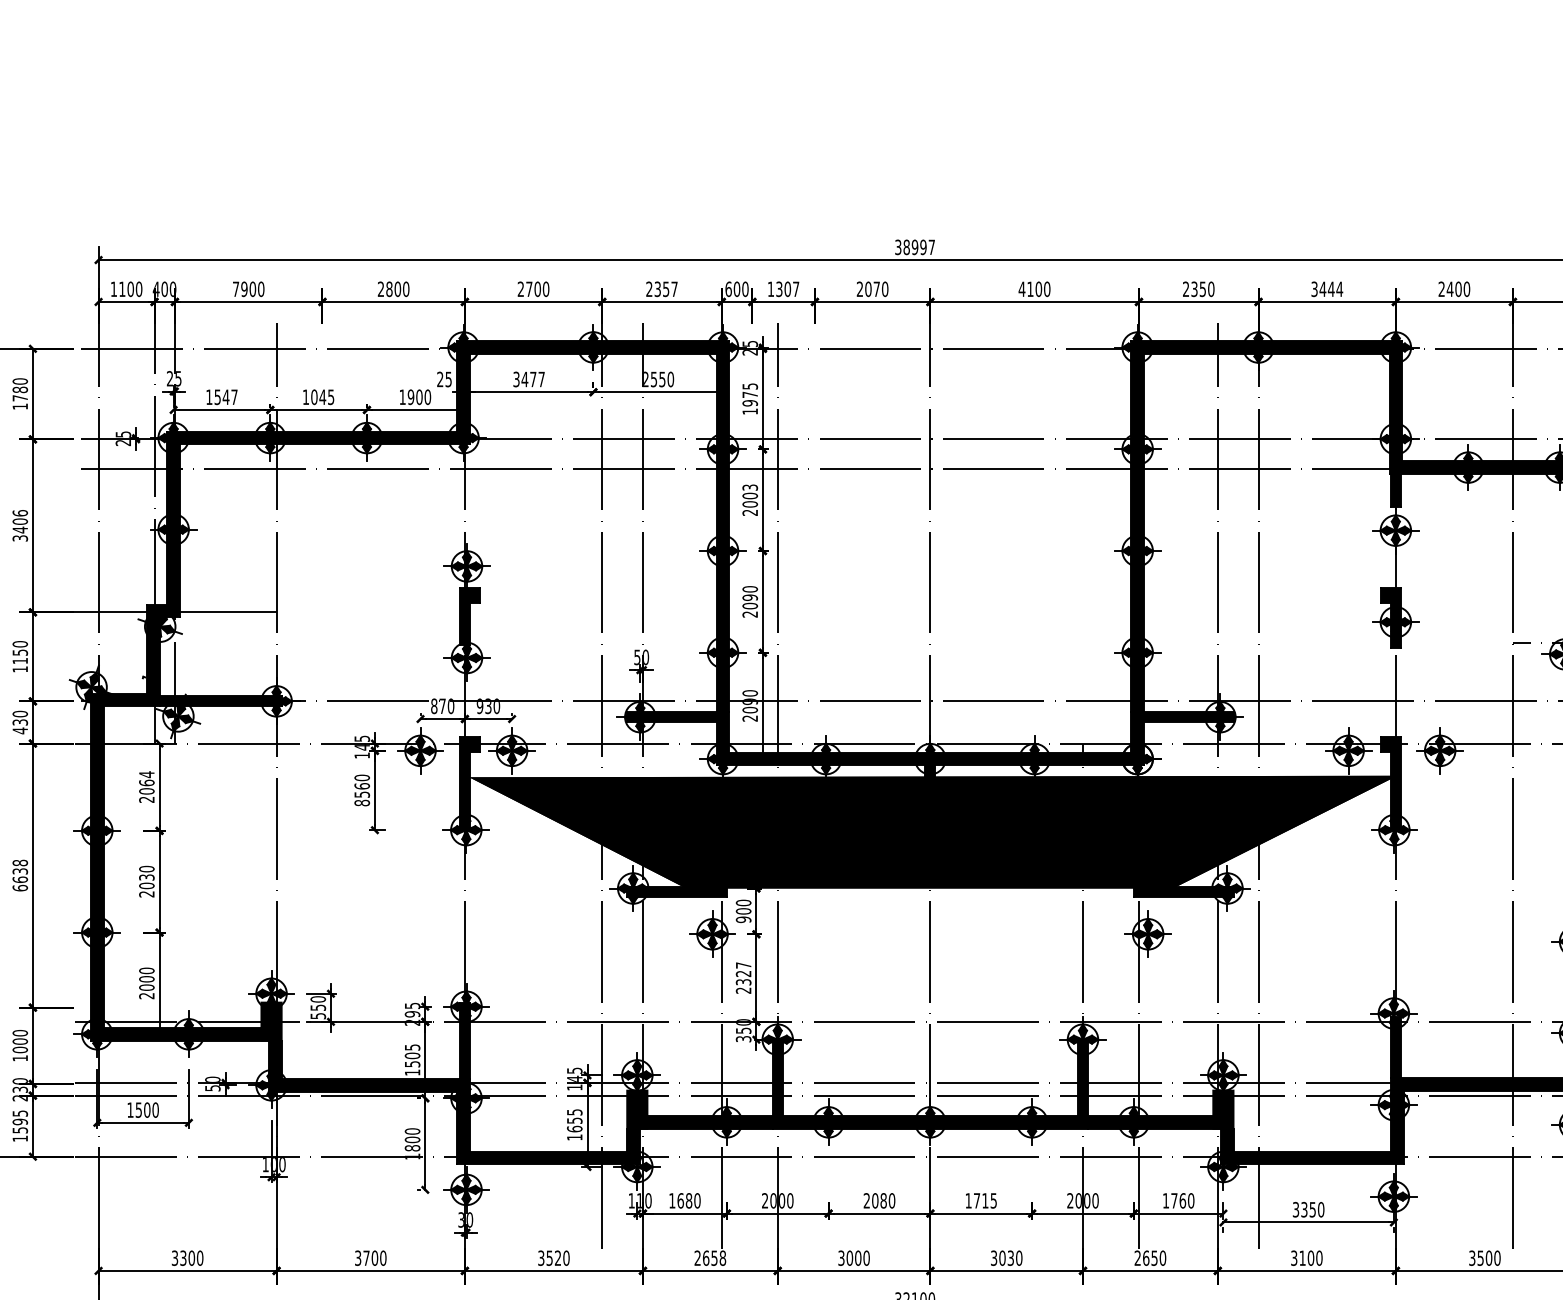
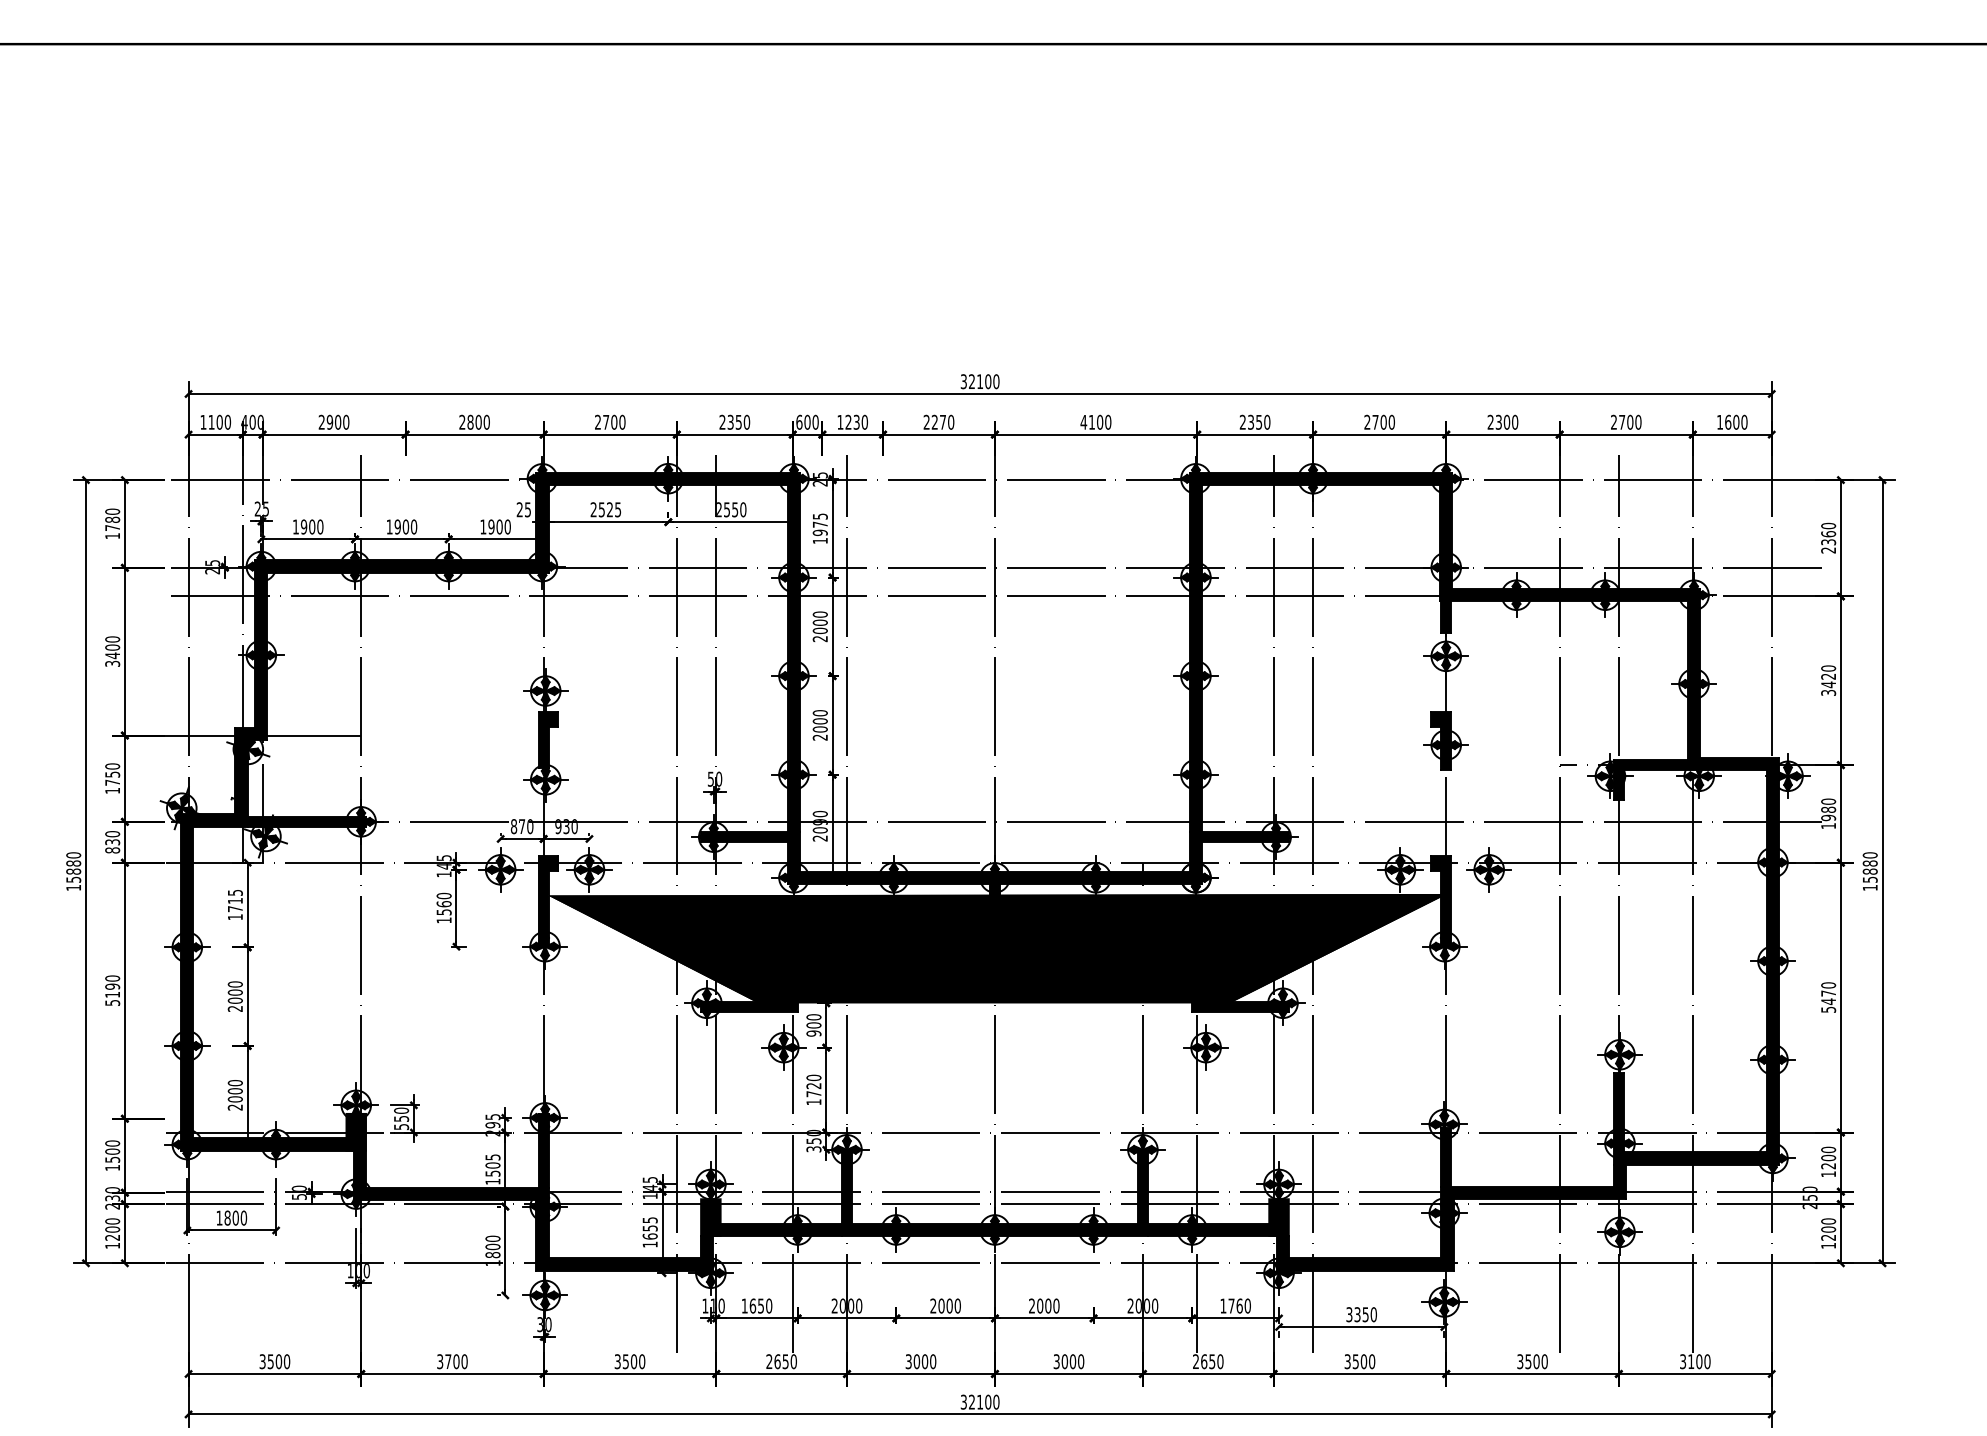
text: (918, 247) -> (983, 381), 38997 -> 32100
text: (235, 288) -> (321, 421), 7900 -> 2900
text: (674, 288) -> (746, 421), 2357 -> 2350
text: (787, 288) -> (856, 421), 1307 -> 1230
text: (1327, 288) -> (1379, 421), 3444 -> 2700
text: (1449, 288) -> (1498, 421), 2400 -> 2300
text: (868, 289) -> (934, 422), 2070 -> 2270
text: (528, 379) -> (605, 509), 3477 -> 2525
text: (225, 396) -> (311, 526), 1547 -> 1900
text: (322, 396) -> (405, 526), 1045 -> 1900
text: (749, 487) -> (819, 614), 2003 -> 2000
text: (20, 513) -> (112, 639), 3406 -> 3400
text: (750, 597) -> (820, 721), 2090 -> 2000
text: (20, 660) -> (112, 782), 1150 -> 1750
text: (20, 730) -> (112, 850), 430 -> 830
text: (145, 786) -> (234, 904), 2064 -> 1715
text: (361, 803) -> (443, 920), 8560 -> 1560
text: (20, 875) -> (112, 990), 6638 -> 5190
text: (145, 877) -> (234, 992), 2030 -> 2000
text: (743, 977) -> (813, 1089), 2327 -> 1720
text: (20, 1049) -> (112, 1159), 1000 -> 1500
text: (138, 1109) -> (227, 1217), 1500 -> 1800
text: (20, 1121) -> (112, 1229), 1595 -> 1200
text: (688, 1200) -> (760, 1305), 1680 -> 1650
text: (883, 1200) -> (949, 1305), 2080 -> 2000
text: (981, 1200) -> (1044, 1305), 1715 -> 2000
text: (183, 1258) -> (270, 1361), 3300 -> 3500
text: (557, 1258) -> (633, 1361), 3520 -> 3500
text: (722, 1258) -> (793, 1361), 2658 -> 2650
text: (1010, 1258) -> (1072, 1361), 3030 -> 3000
text: (1302, 1258) -> (1355, 1361), 3100 -> 3500

